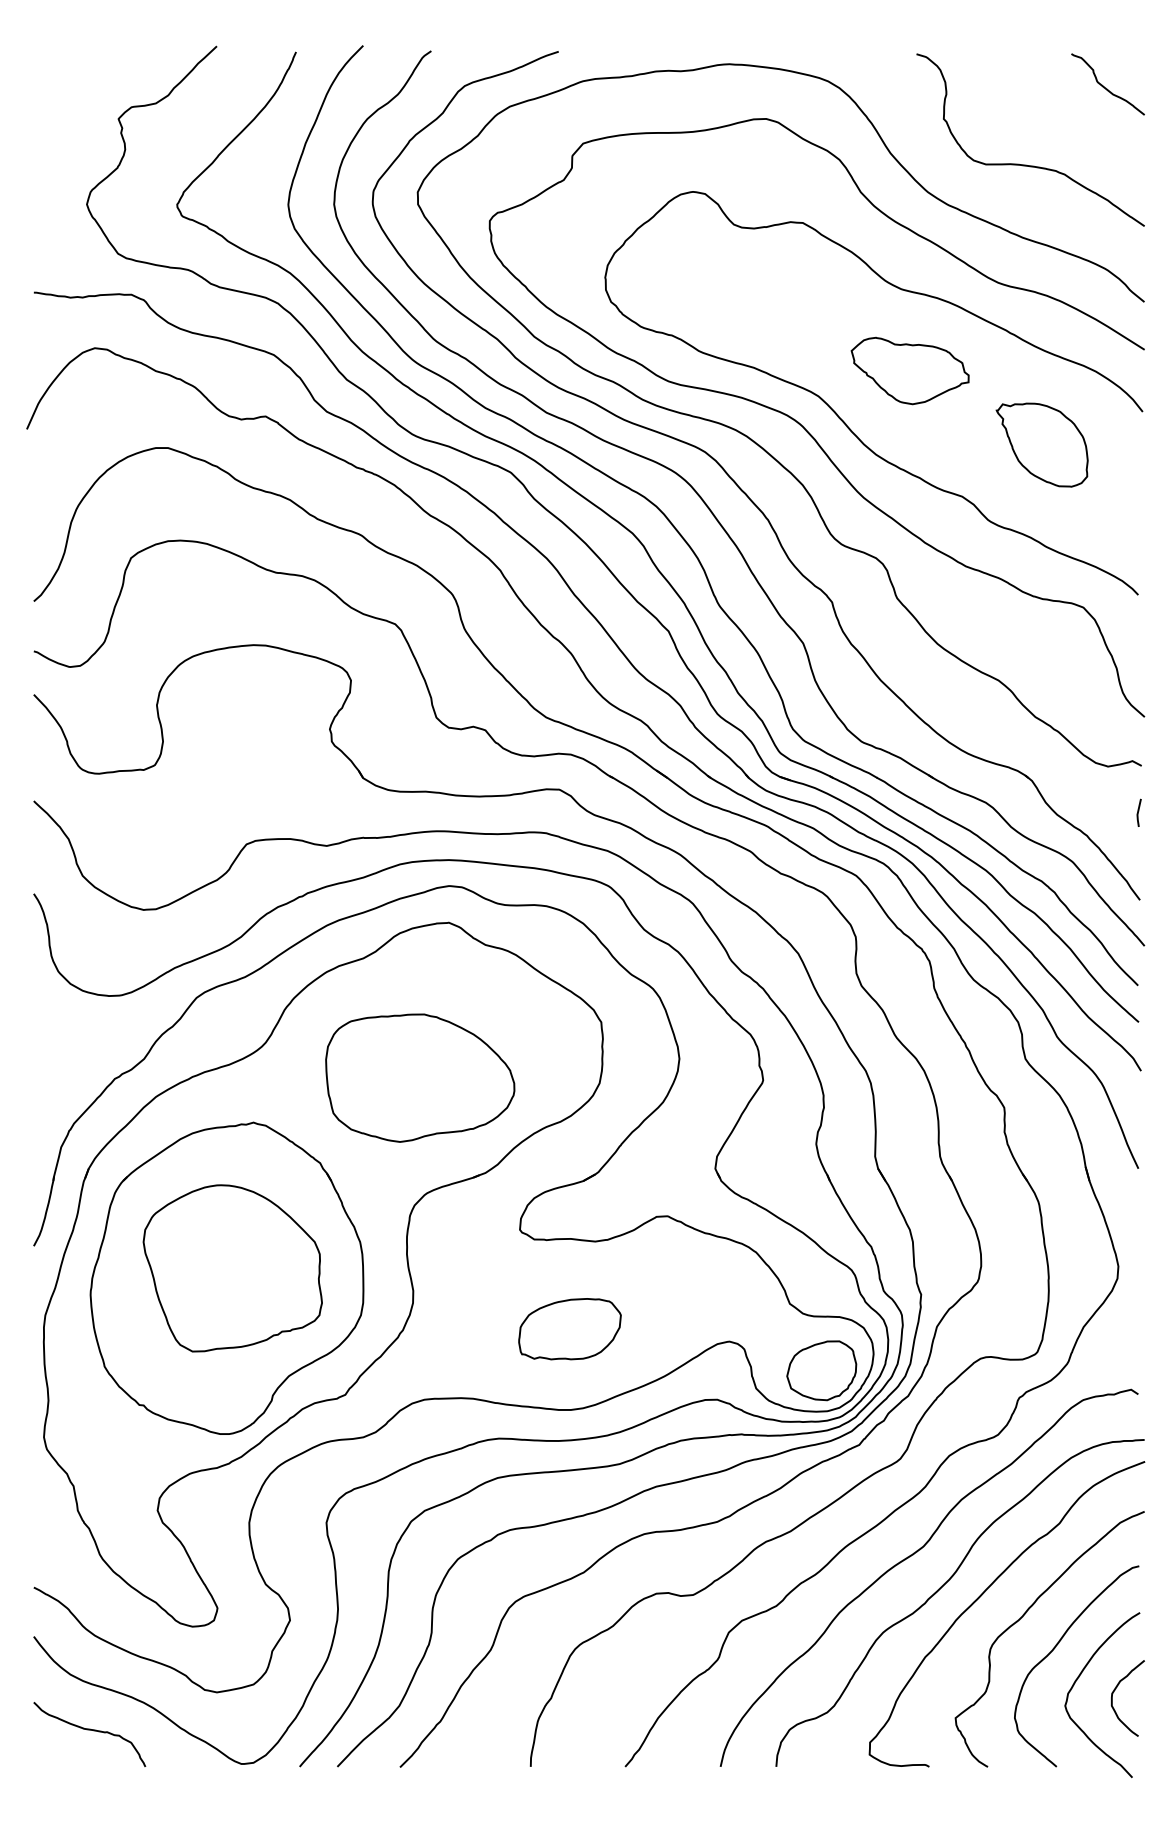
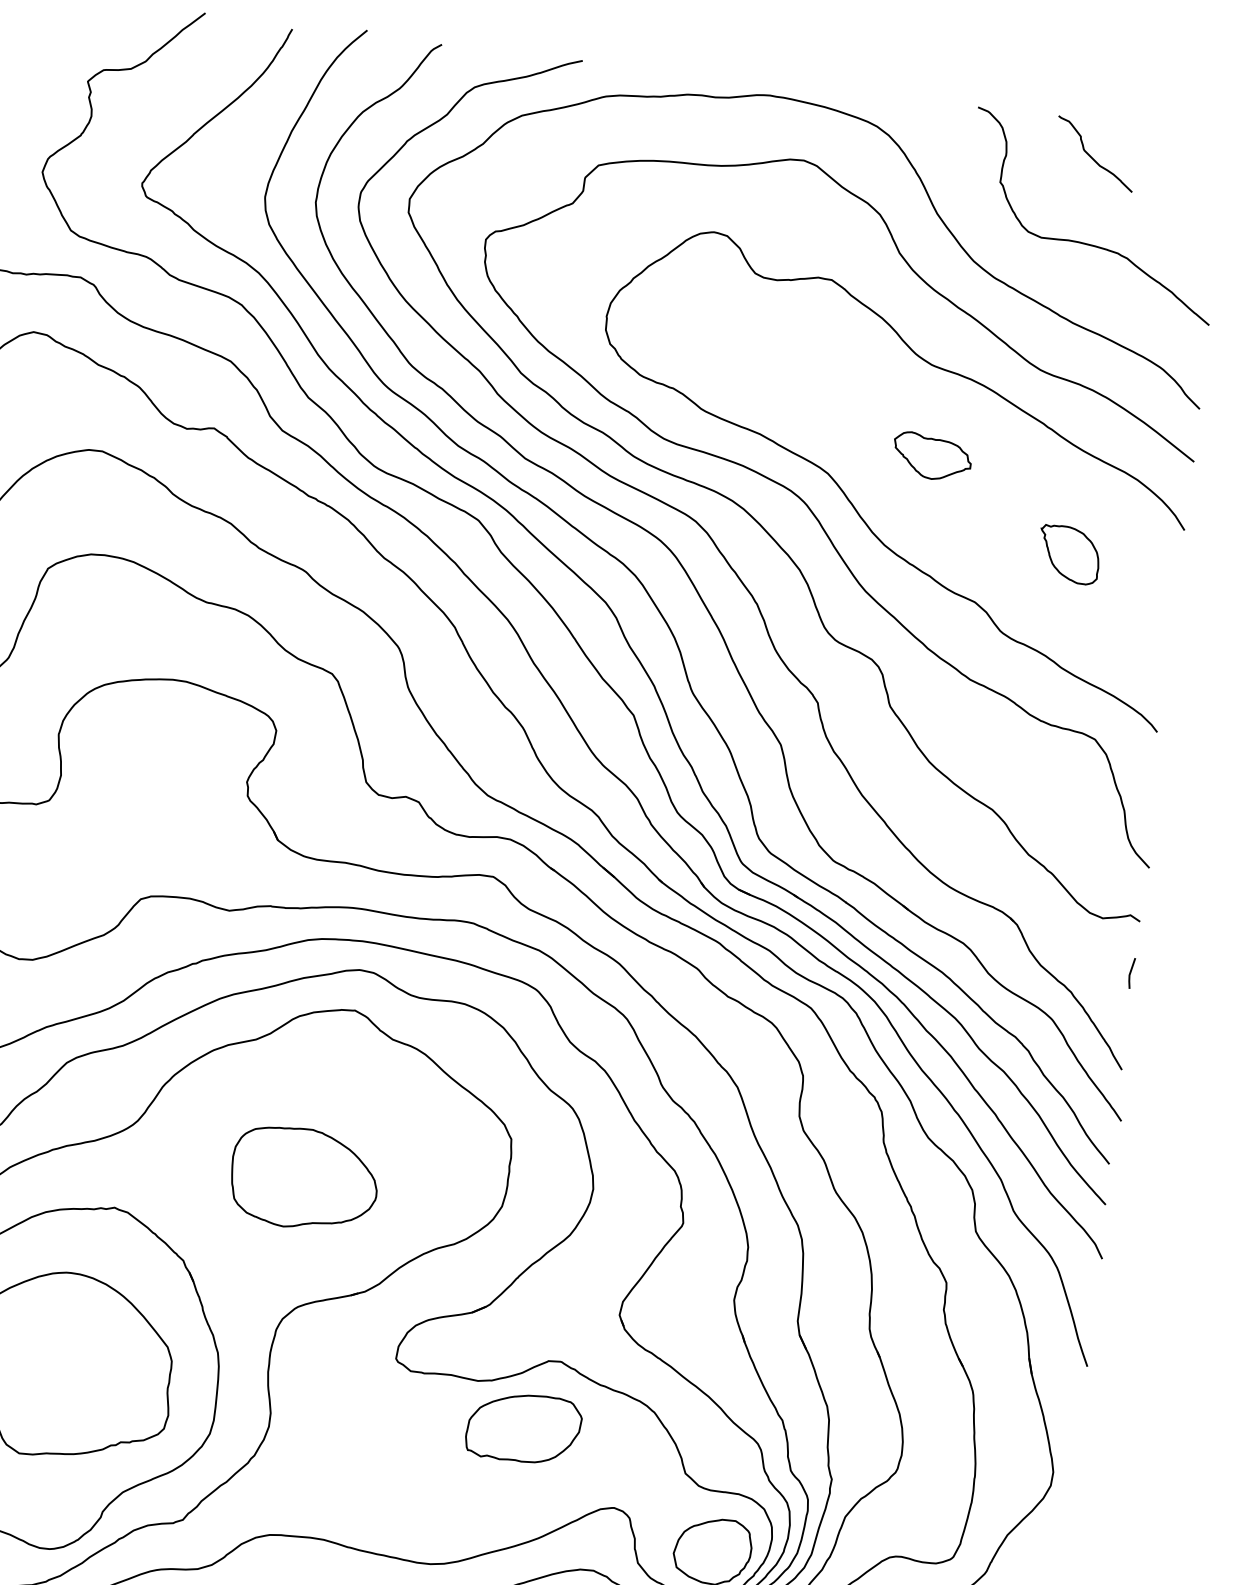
curve: (1104, 86) -> (1091, 155), moved
part: (909, 370) -> (931, 456), size x0.6
part: (1041, 444) -> (1068, 554), size x0.6
part: (420, 1077) -> (304, 1178), size x0.7
part: (569, 1329) -> (523, 1428), moved

